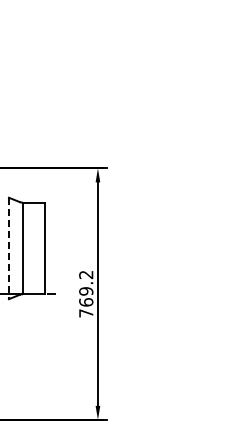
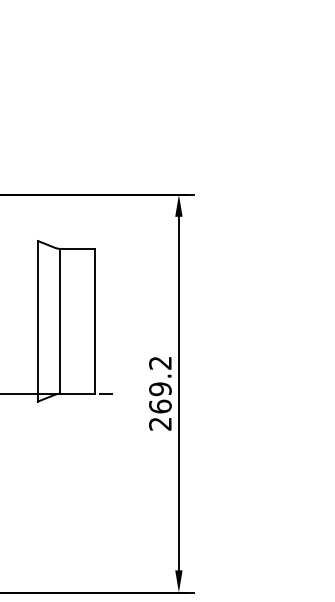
line: (8, 248) -> (37, 321), dashed -> solid
text: (86, 313) -> (160, 424), 769.2 -> 269.2

